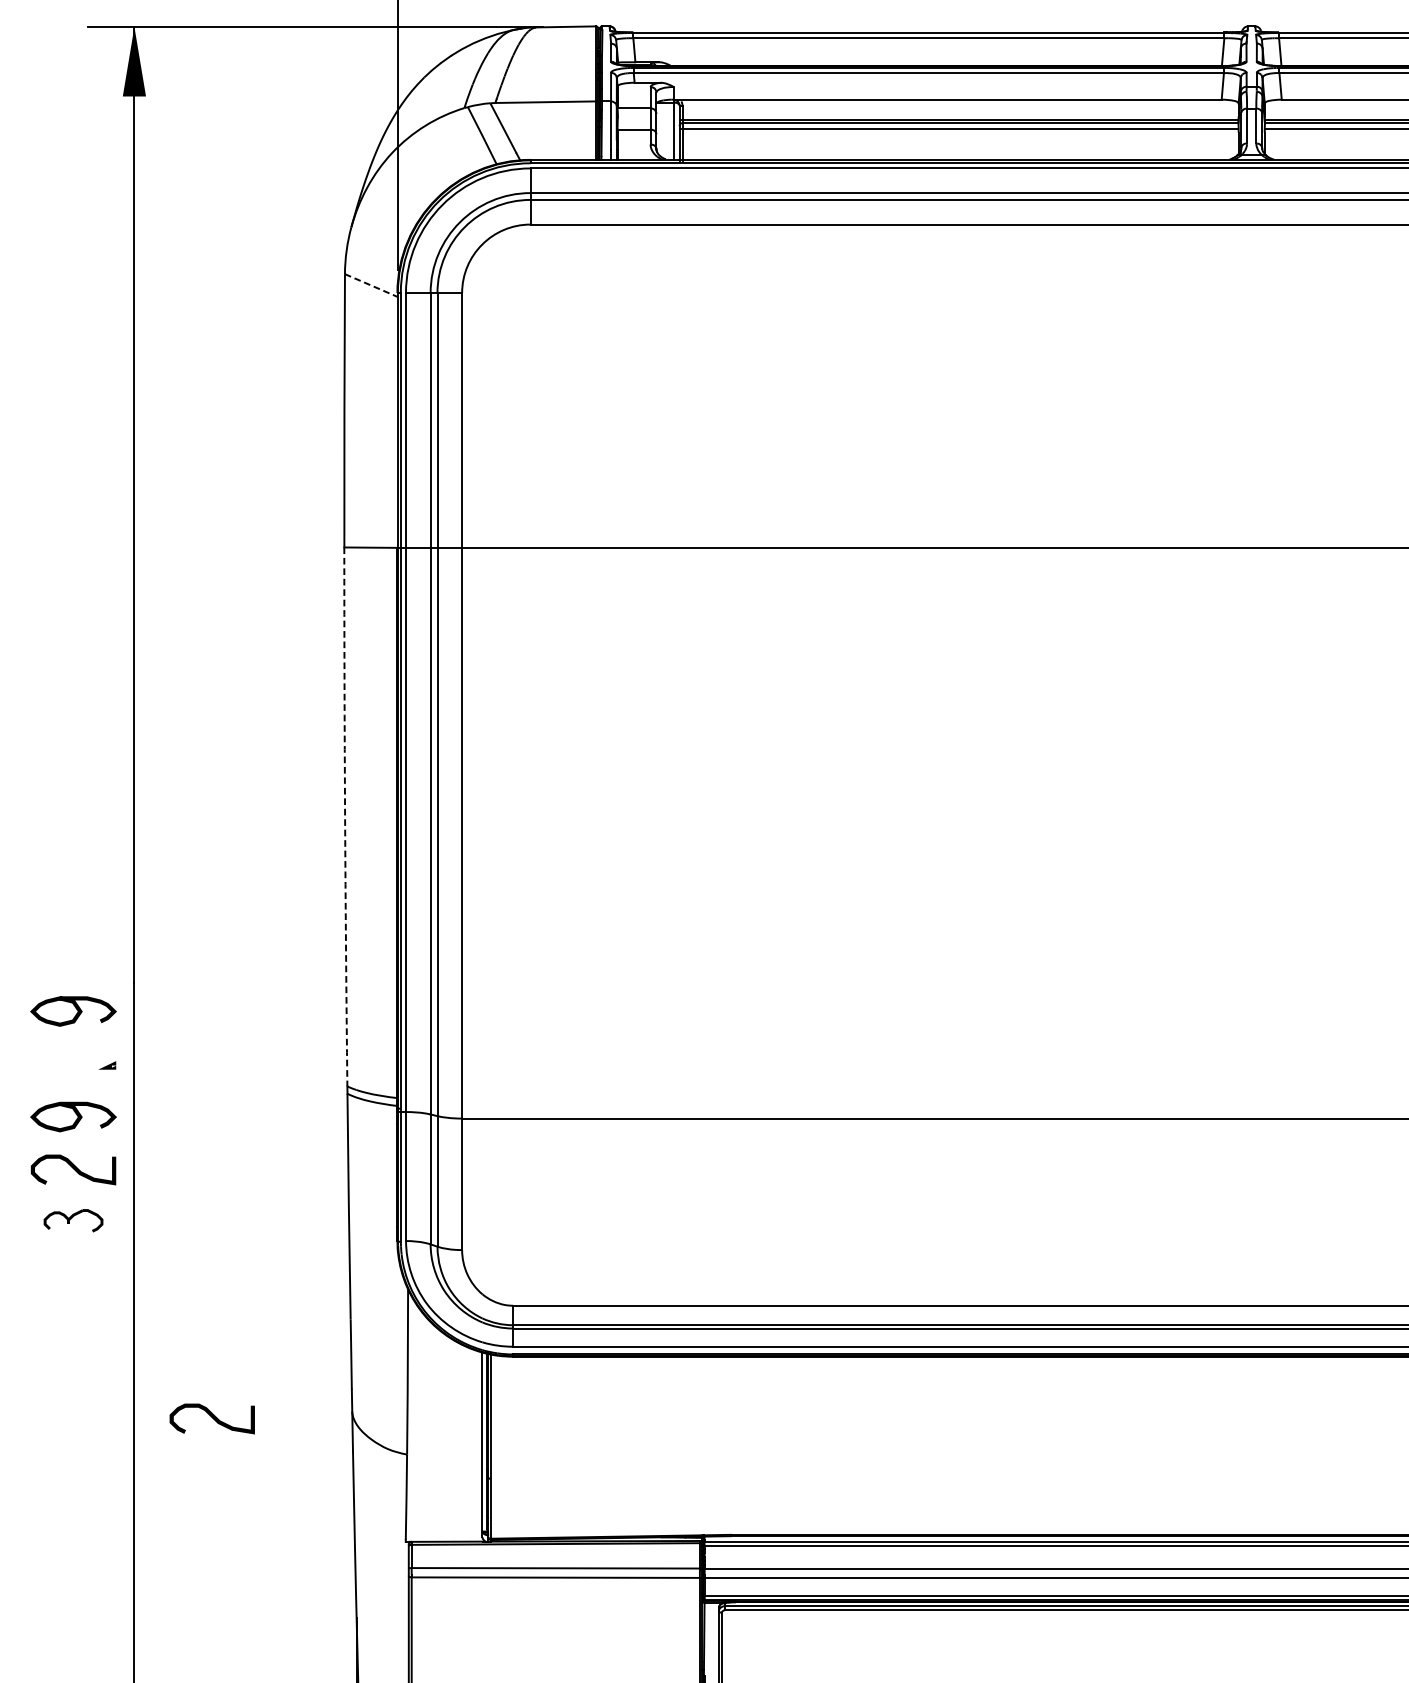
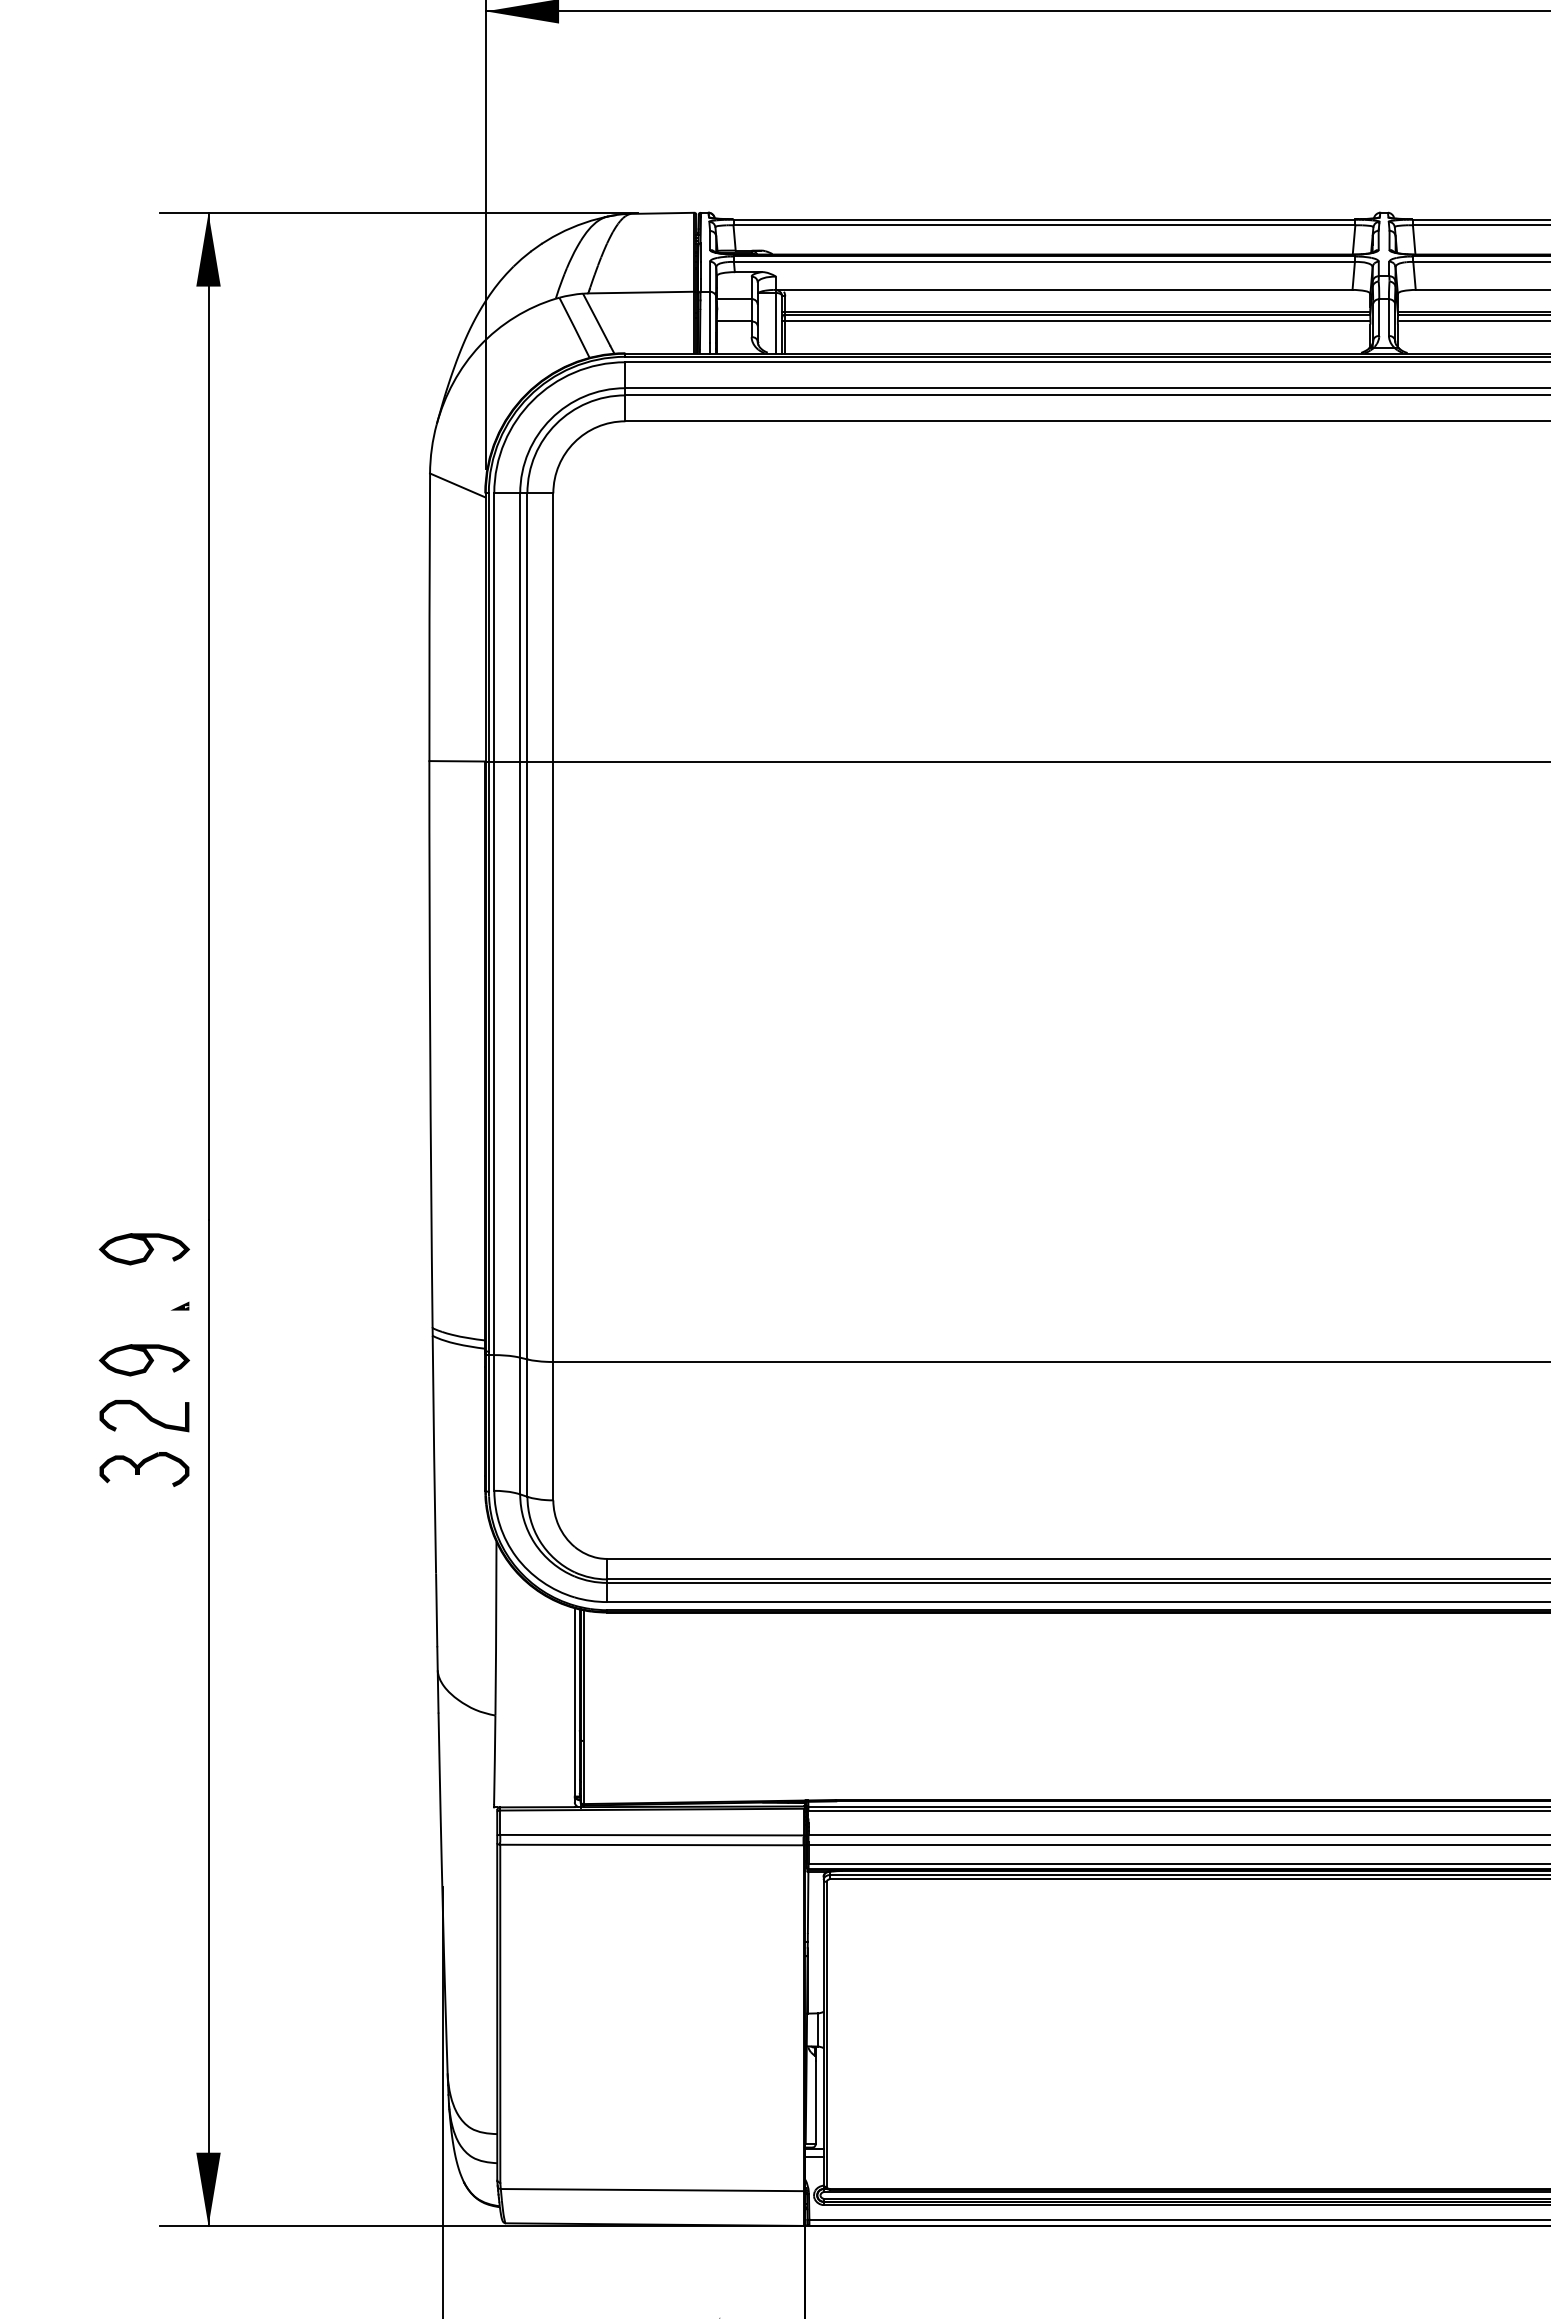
line: (371, 285) -> (458, 485), dashed -> solid
arc: (345, 816) -> (430, 1044), dashed -> solid
part: (73, 1220) -> (144, 1469), size x1.43
curve: (212, 1418) -> (290, 1677), removed

